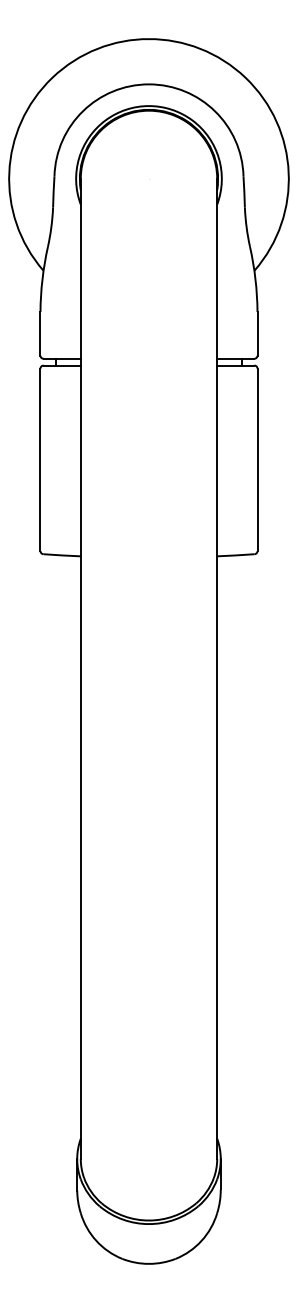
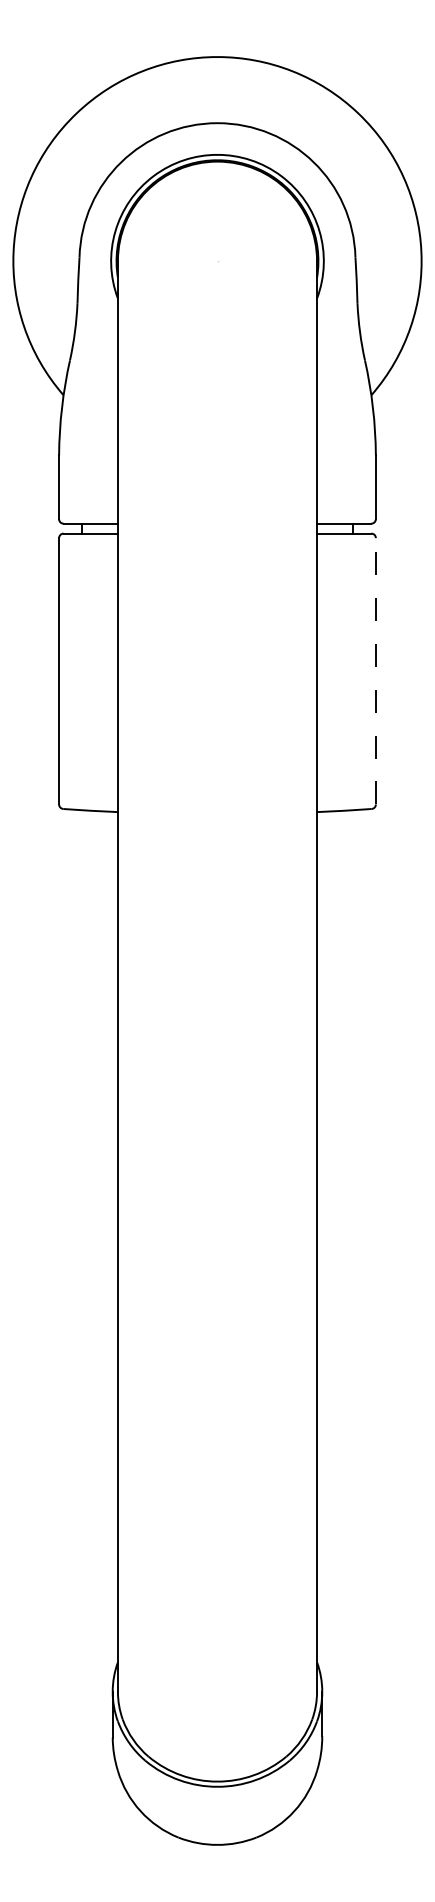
line: (257, 459) -> (375, 670), solid -> dashed

